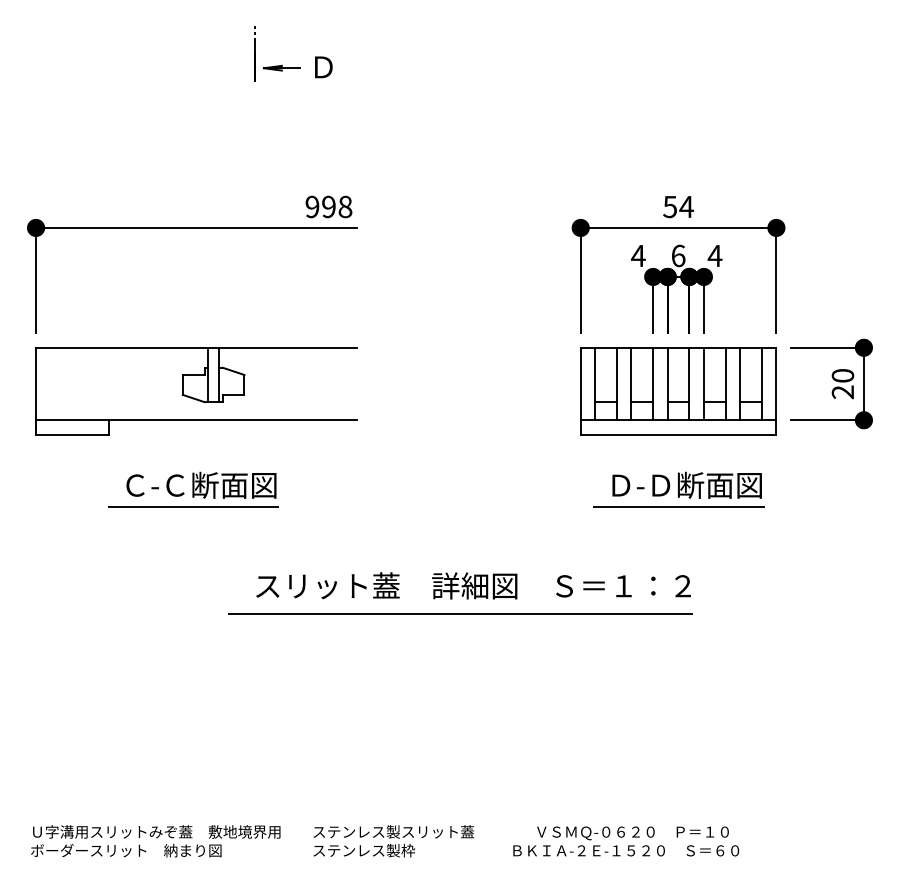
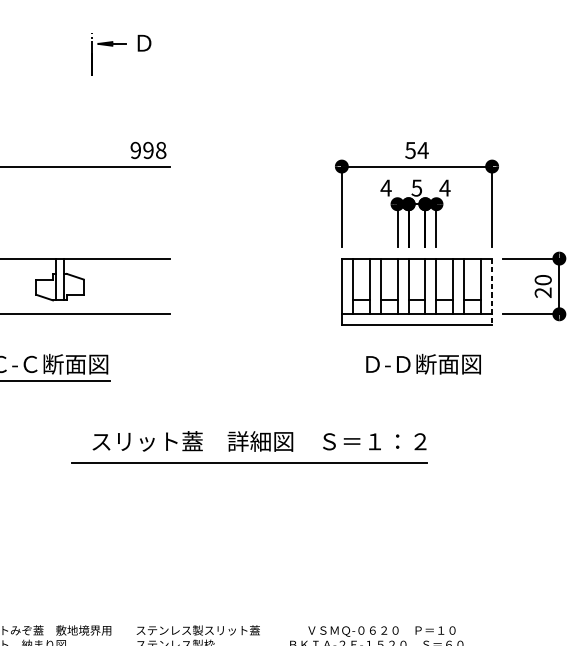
line: (254, 53) -> (91, 53), moved
text: (678, 255) -> (416, 187), 6 -> 5
line: (776, 391) -> (492, 292), solid -> dashed
line: (678, 507) -> (416, 381), removed

